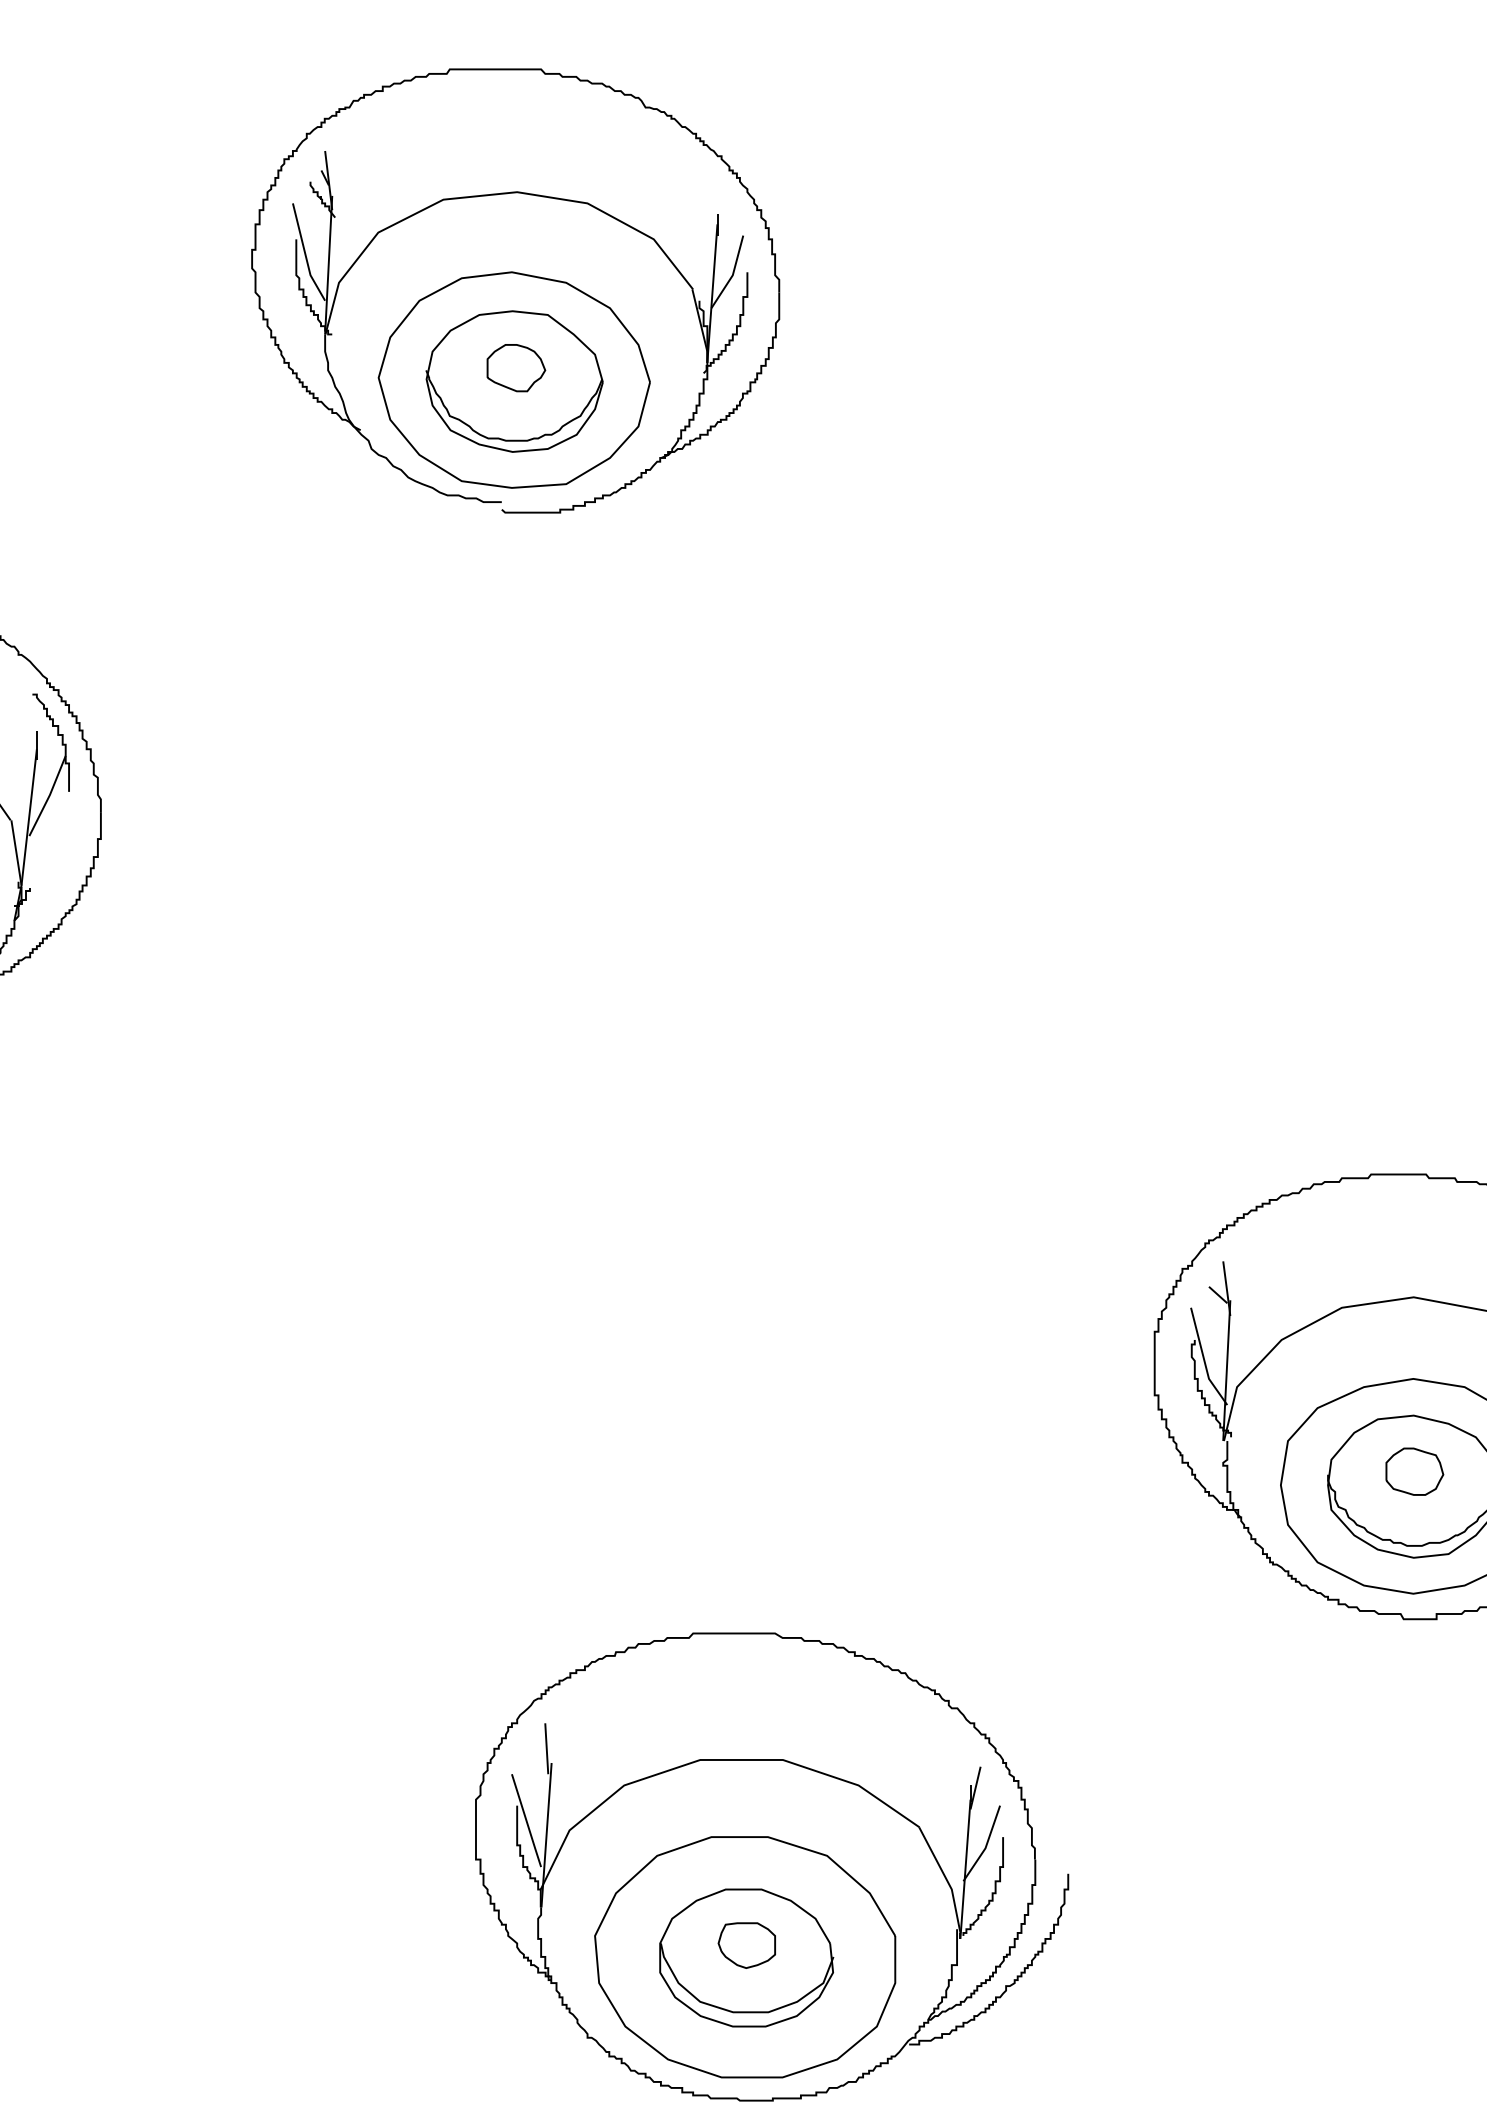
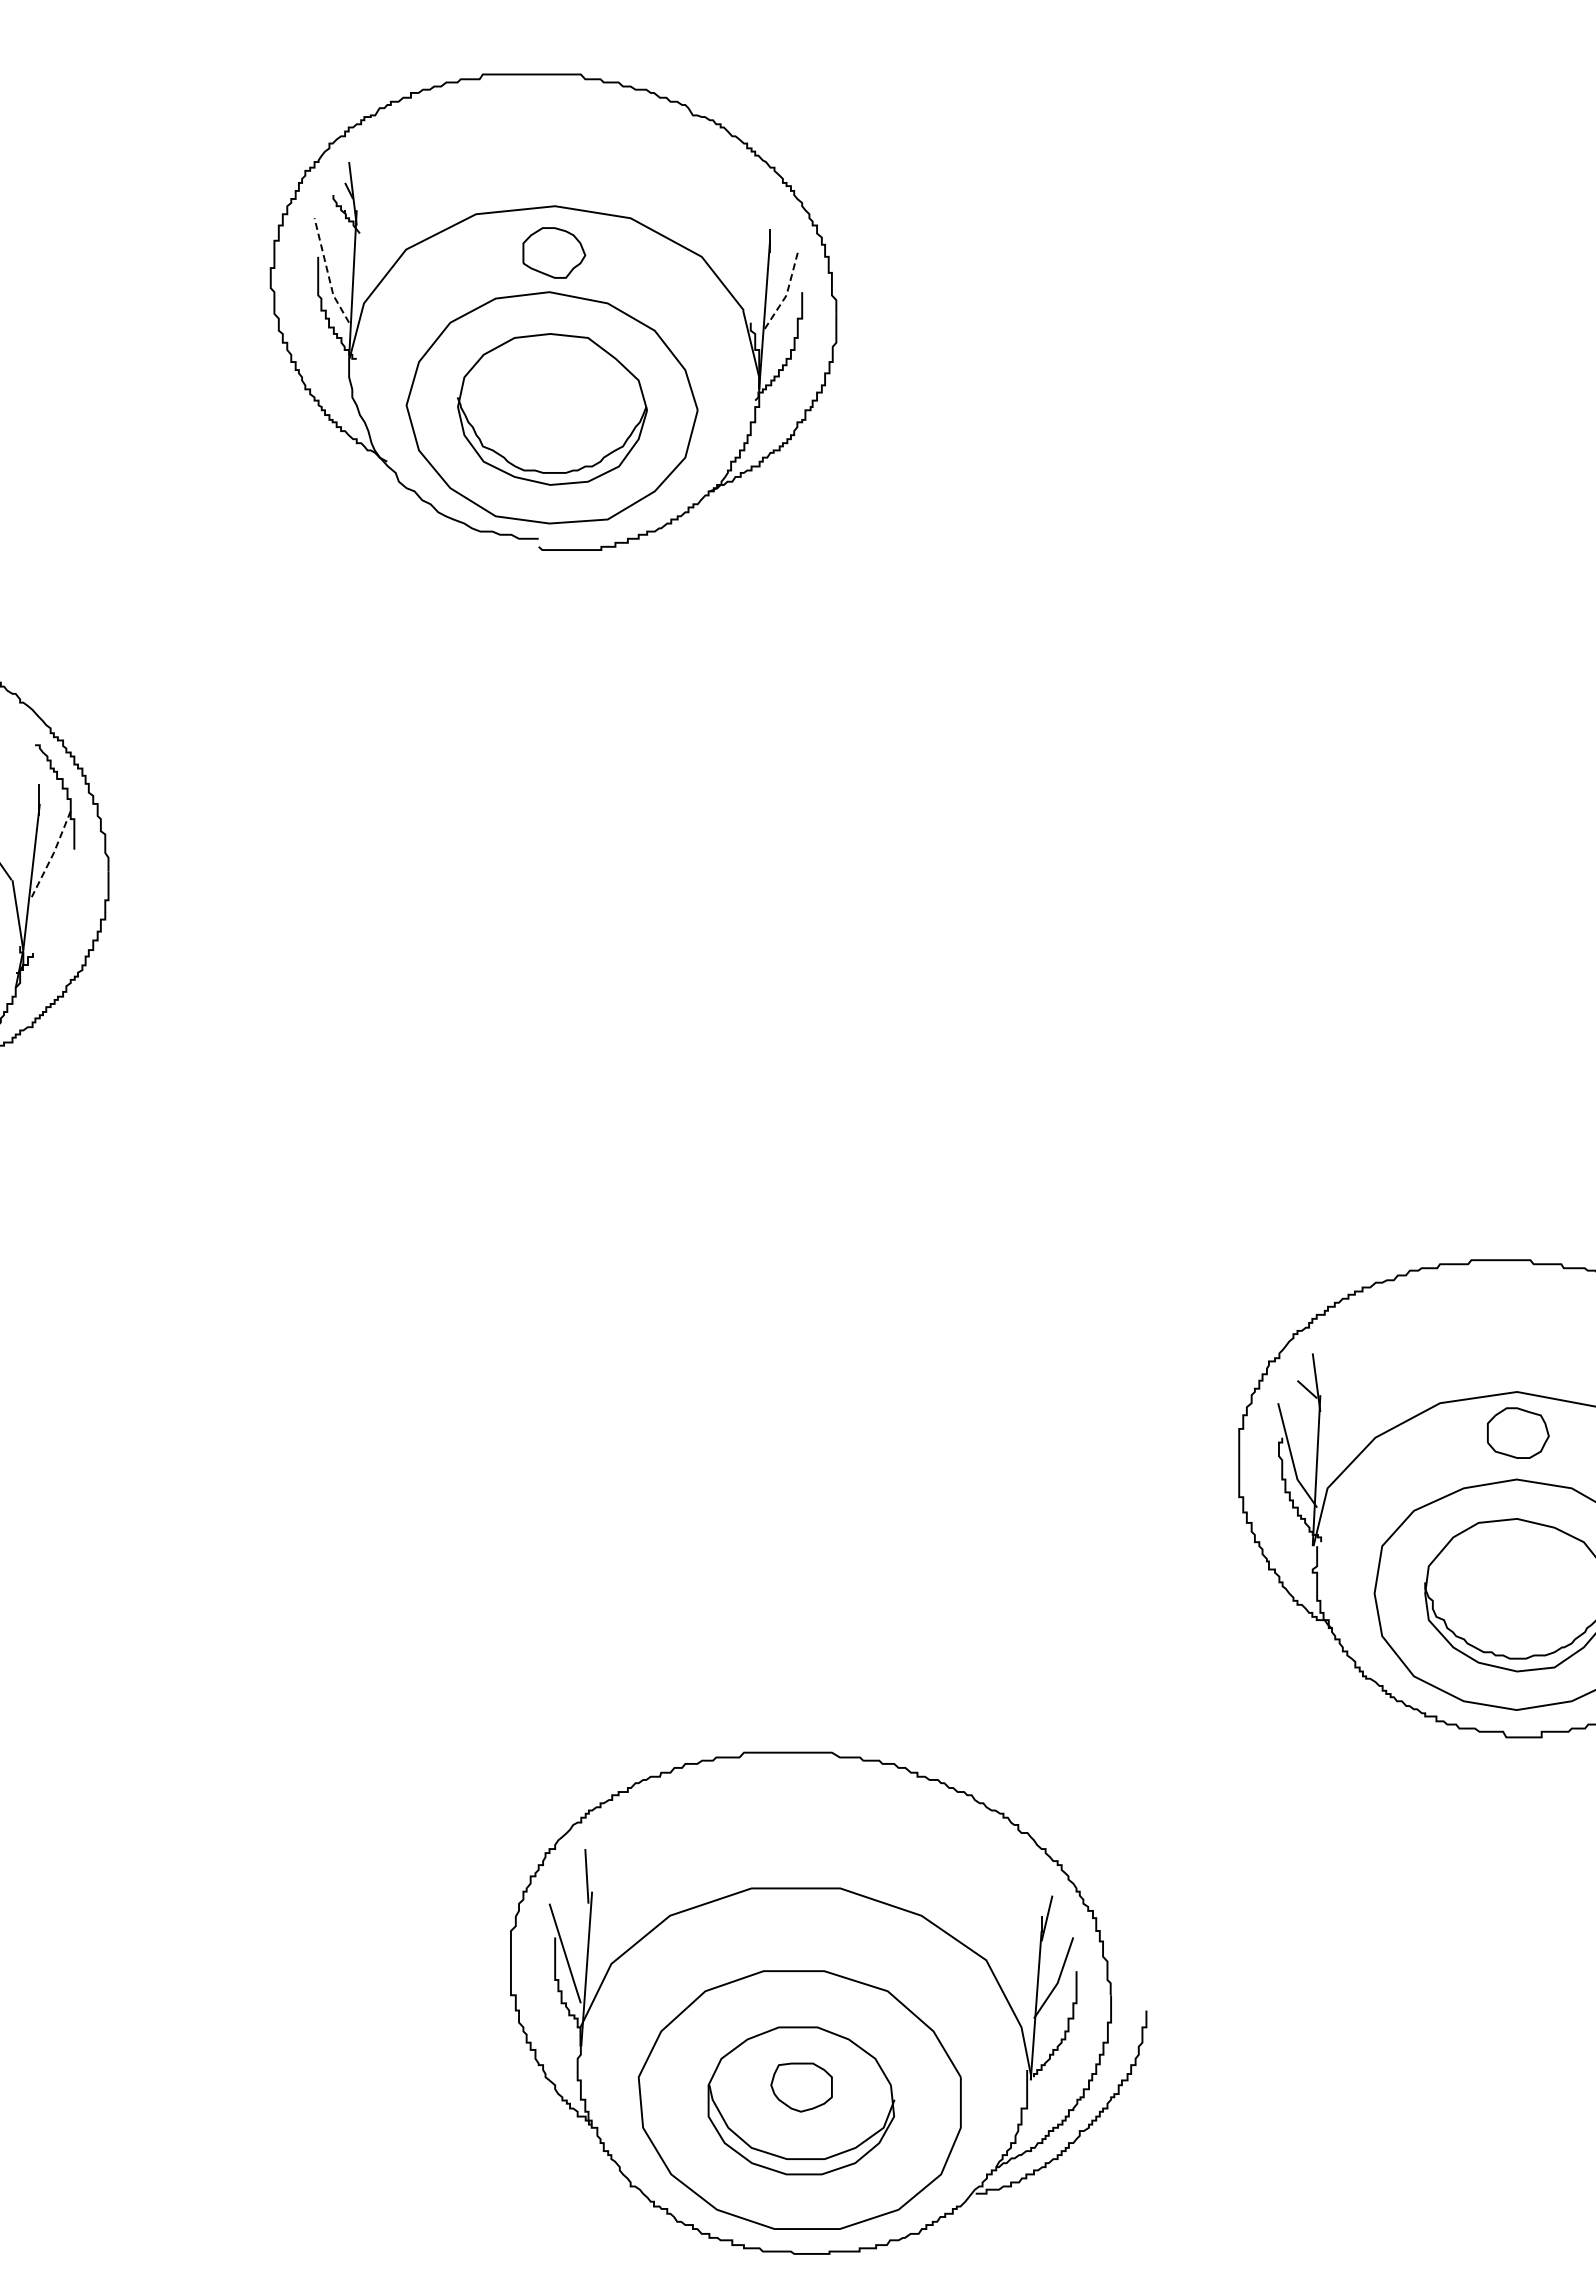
line: (304, 253) -> (327, 272), solid -> dashed
line: (732, 275) -> (786, 295), solid -> dashed
part: (516, 367) -> (554, 252), moved
line: (49, 796) -> (53, 854), solid -> dashed
part: (1415, 1471) -> (1518, 1432), moved

